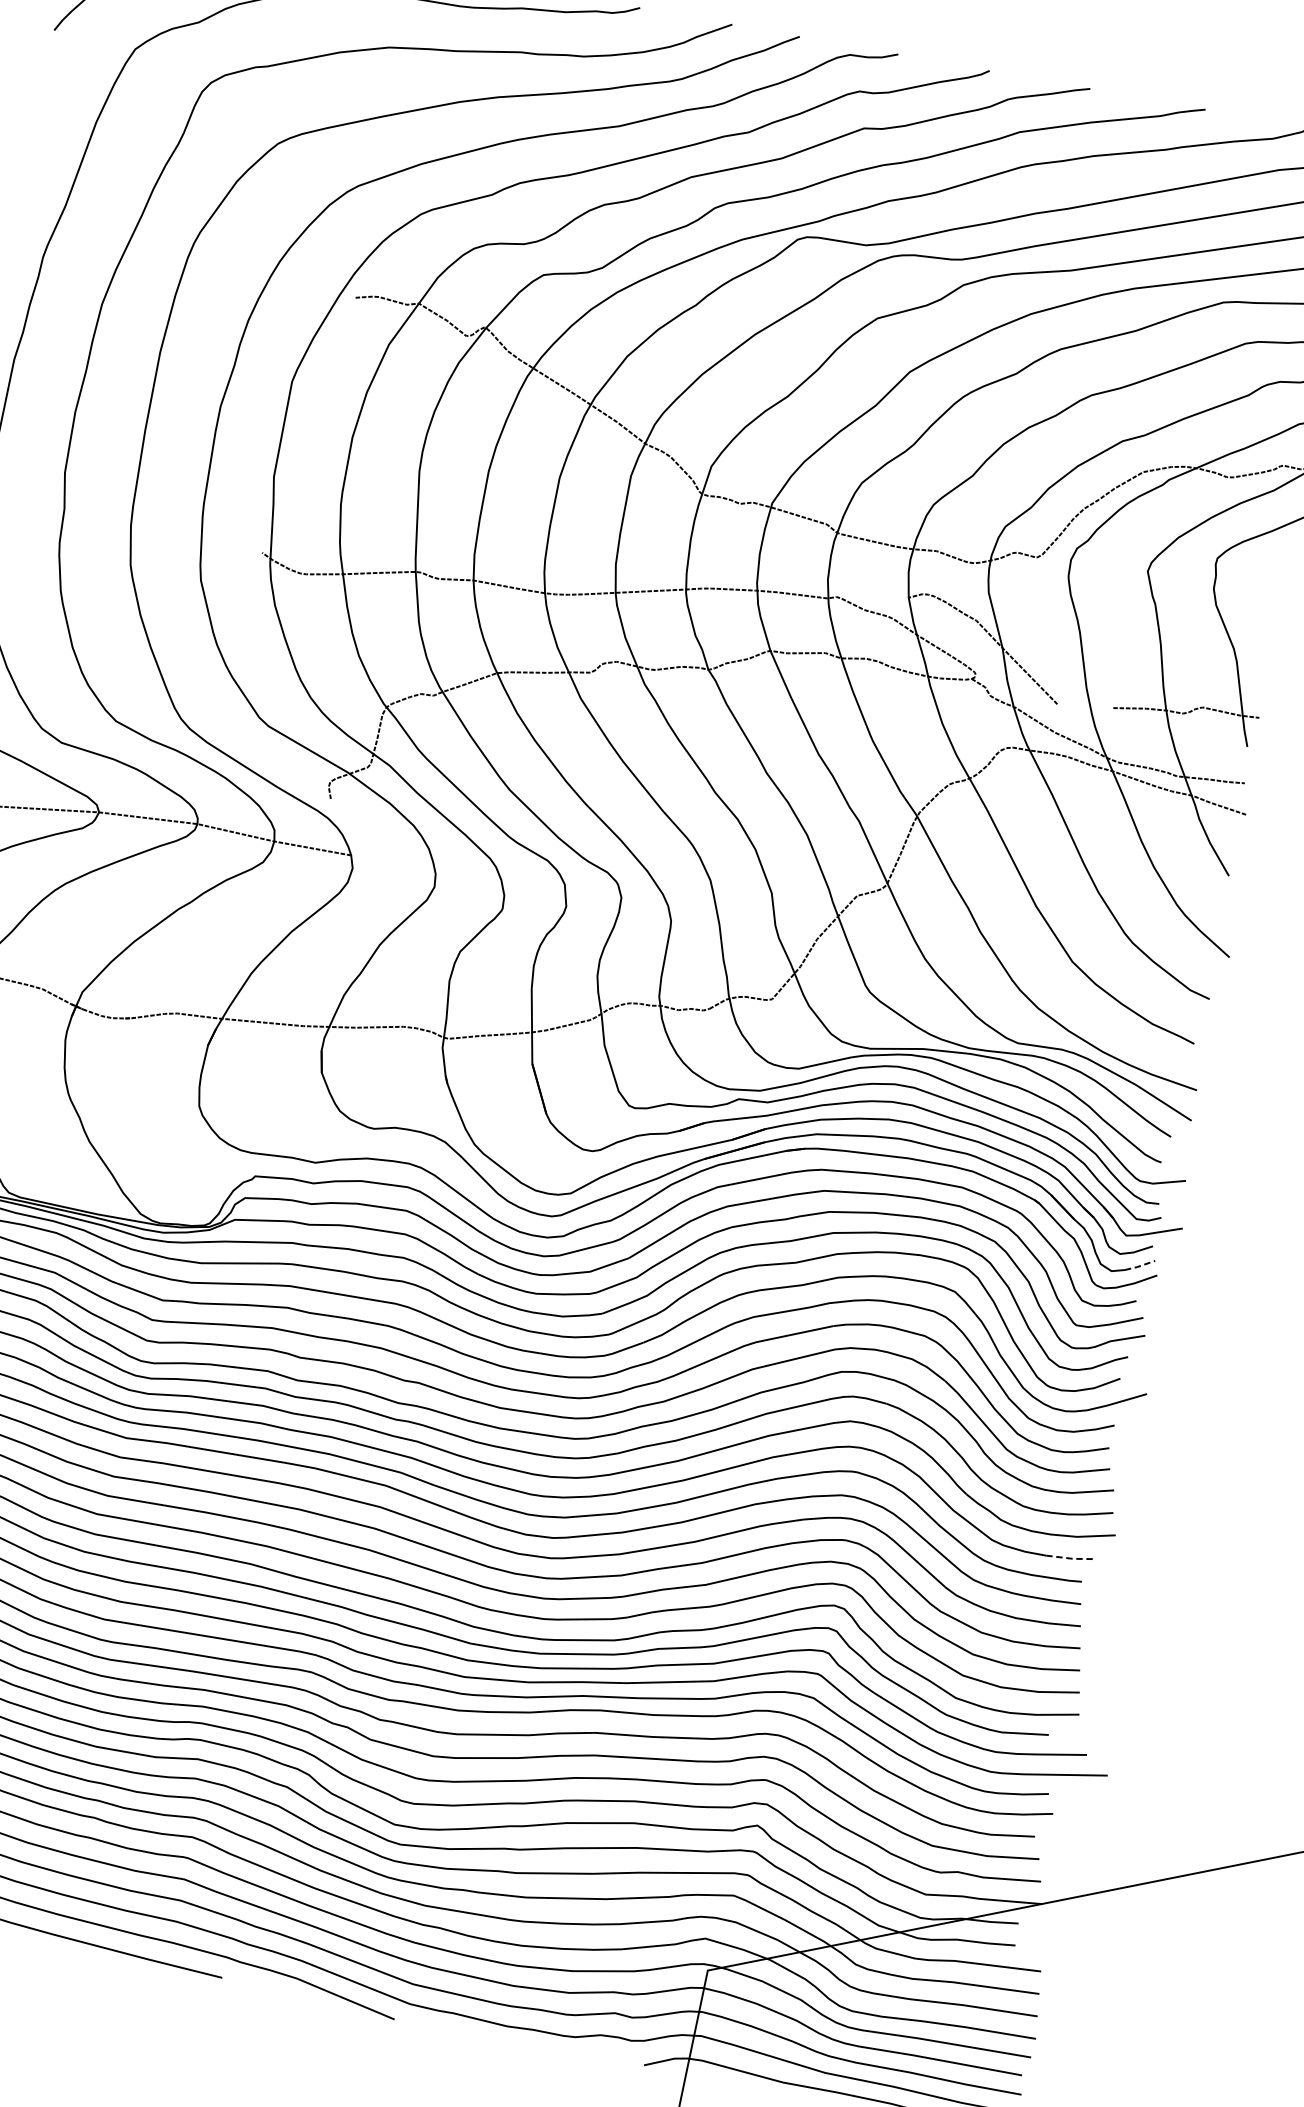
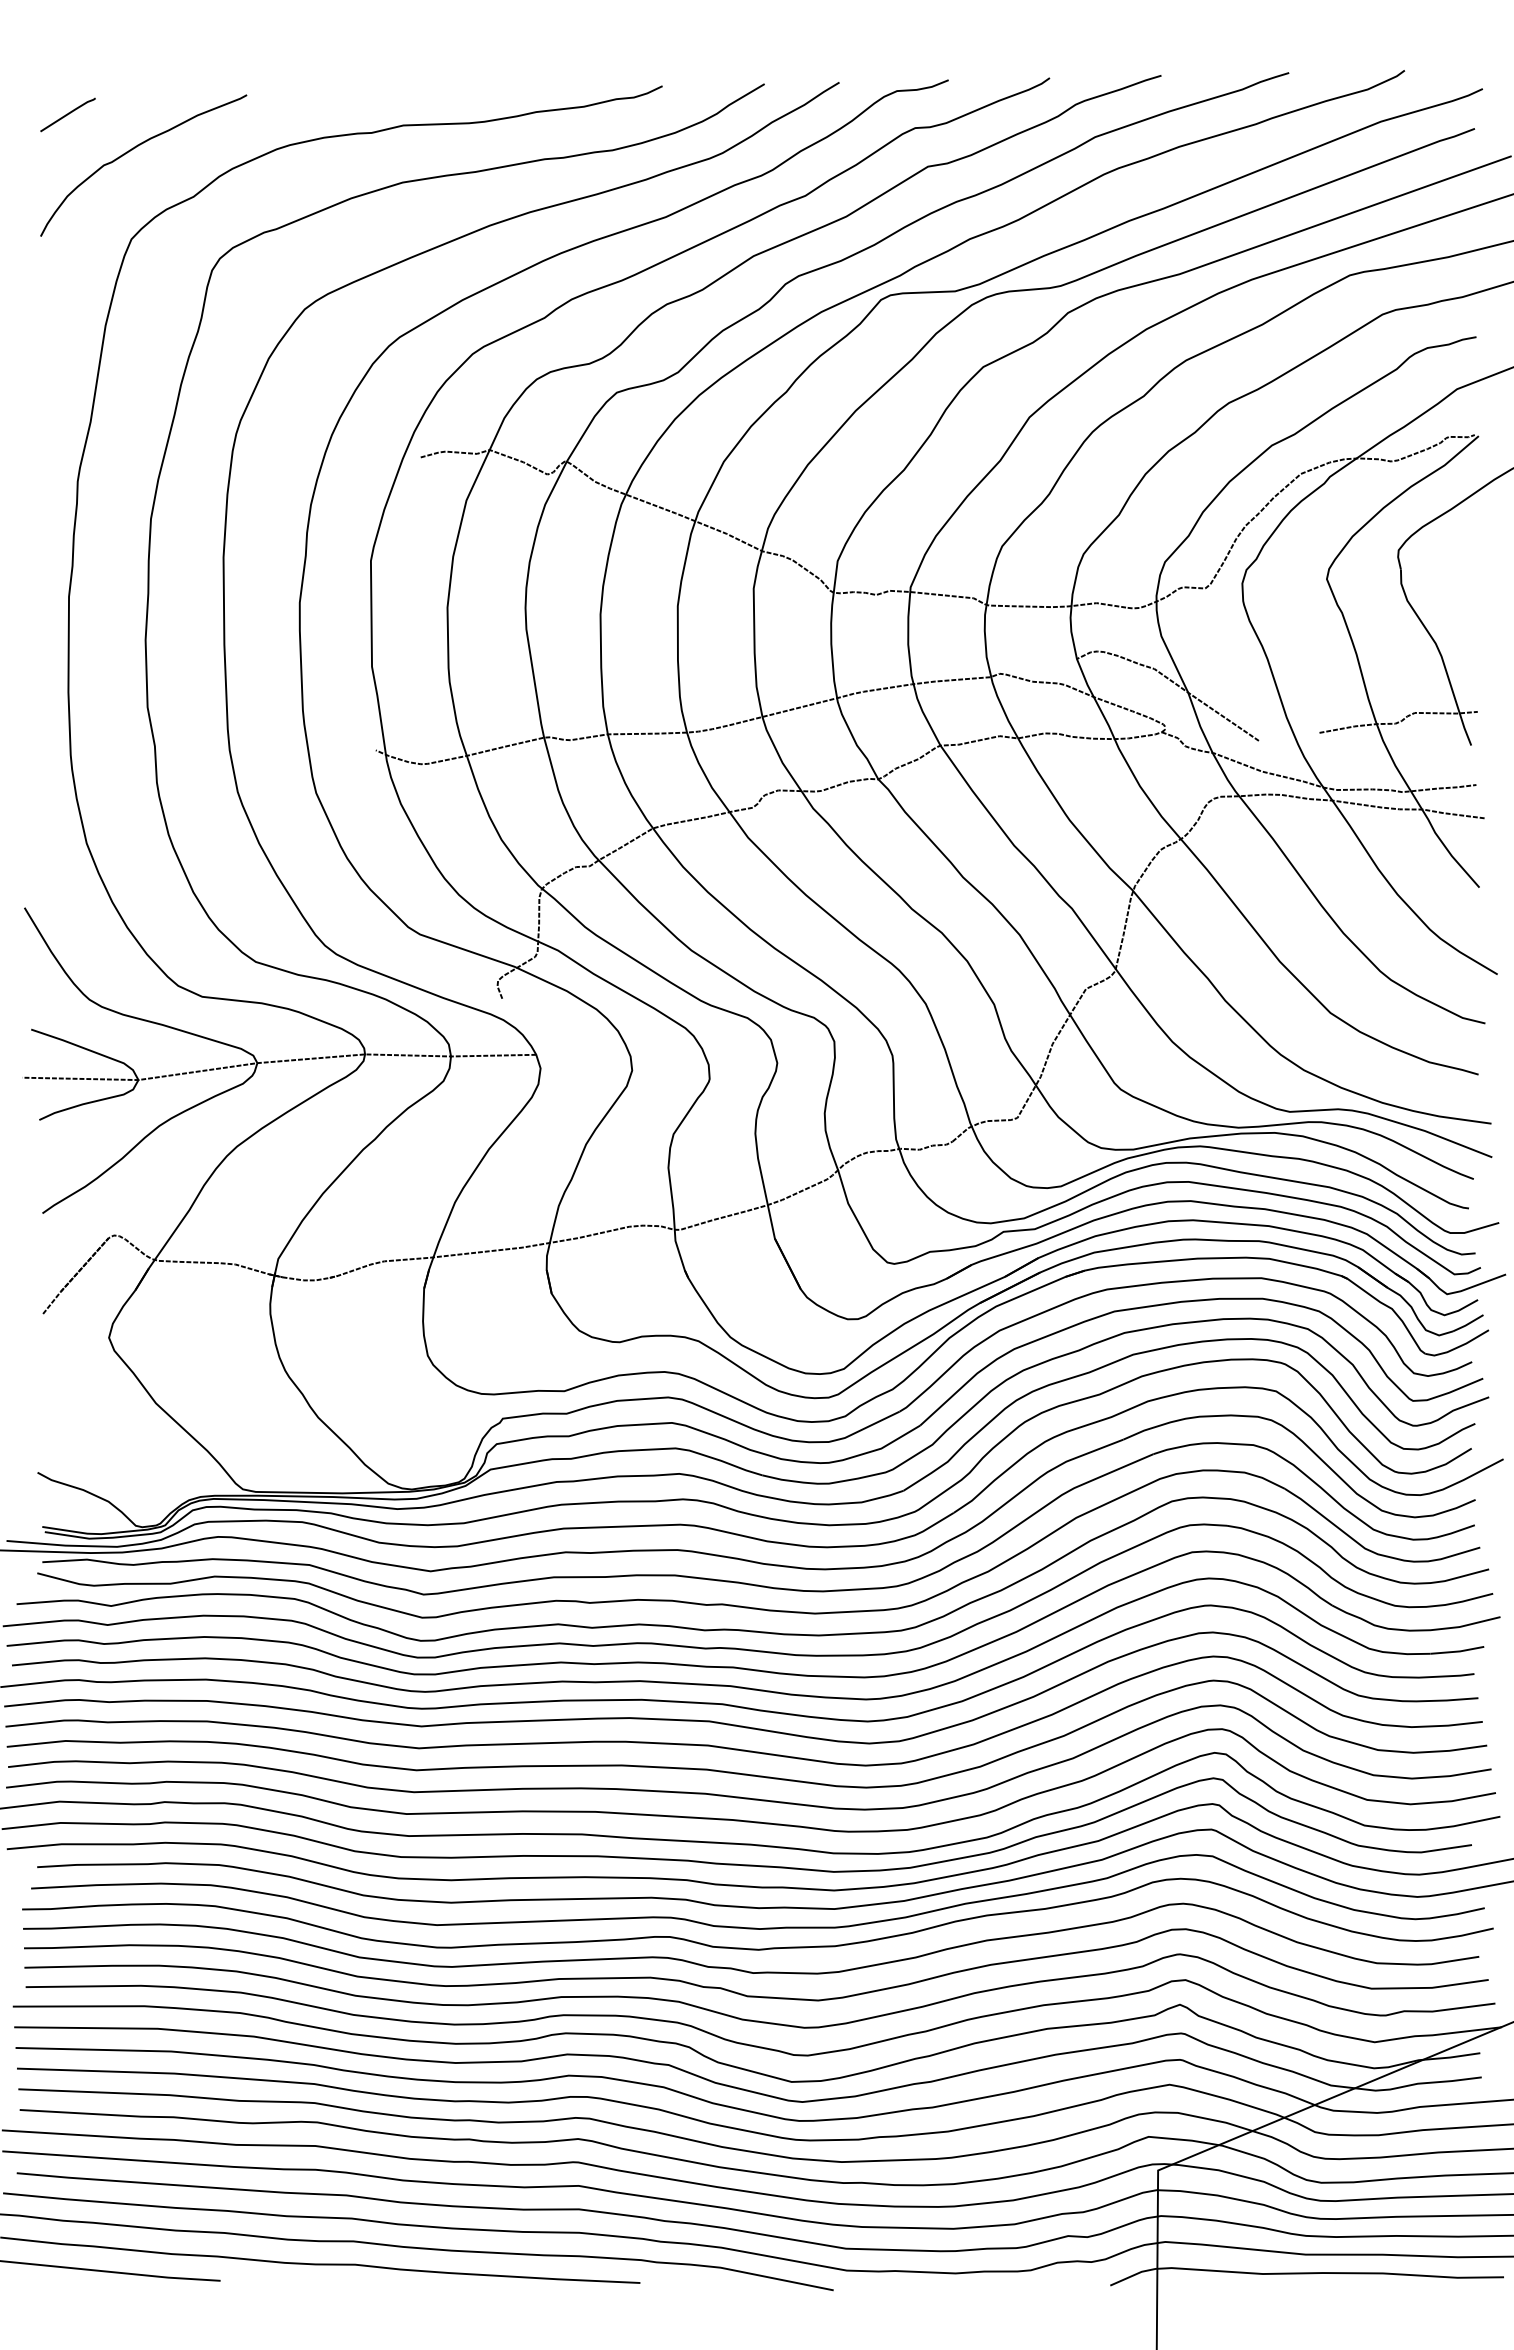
line: (1139, 1266) -> (1468, 1324), dashed -> solid
line: (1071, 1558) -> (1458, 1651), dashed -> solid

